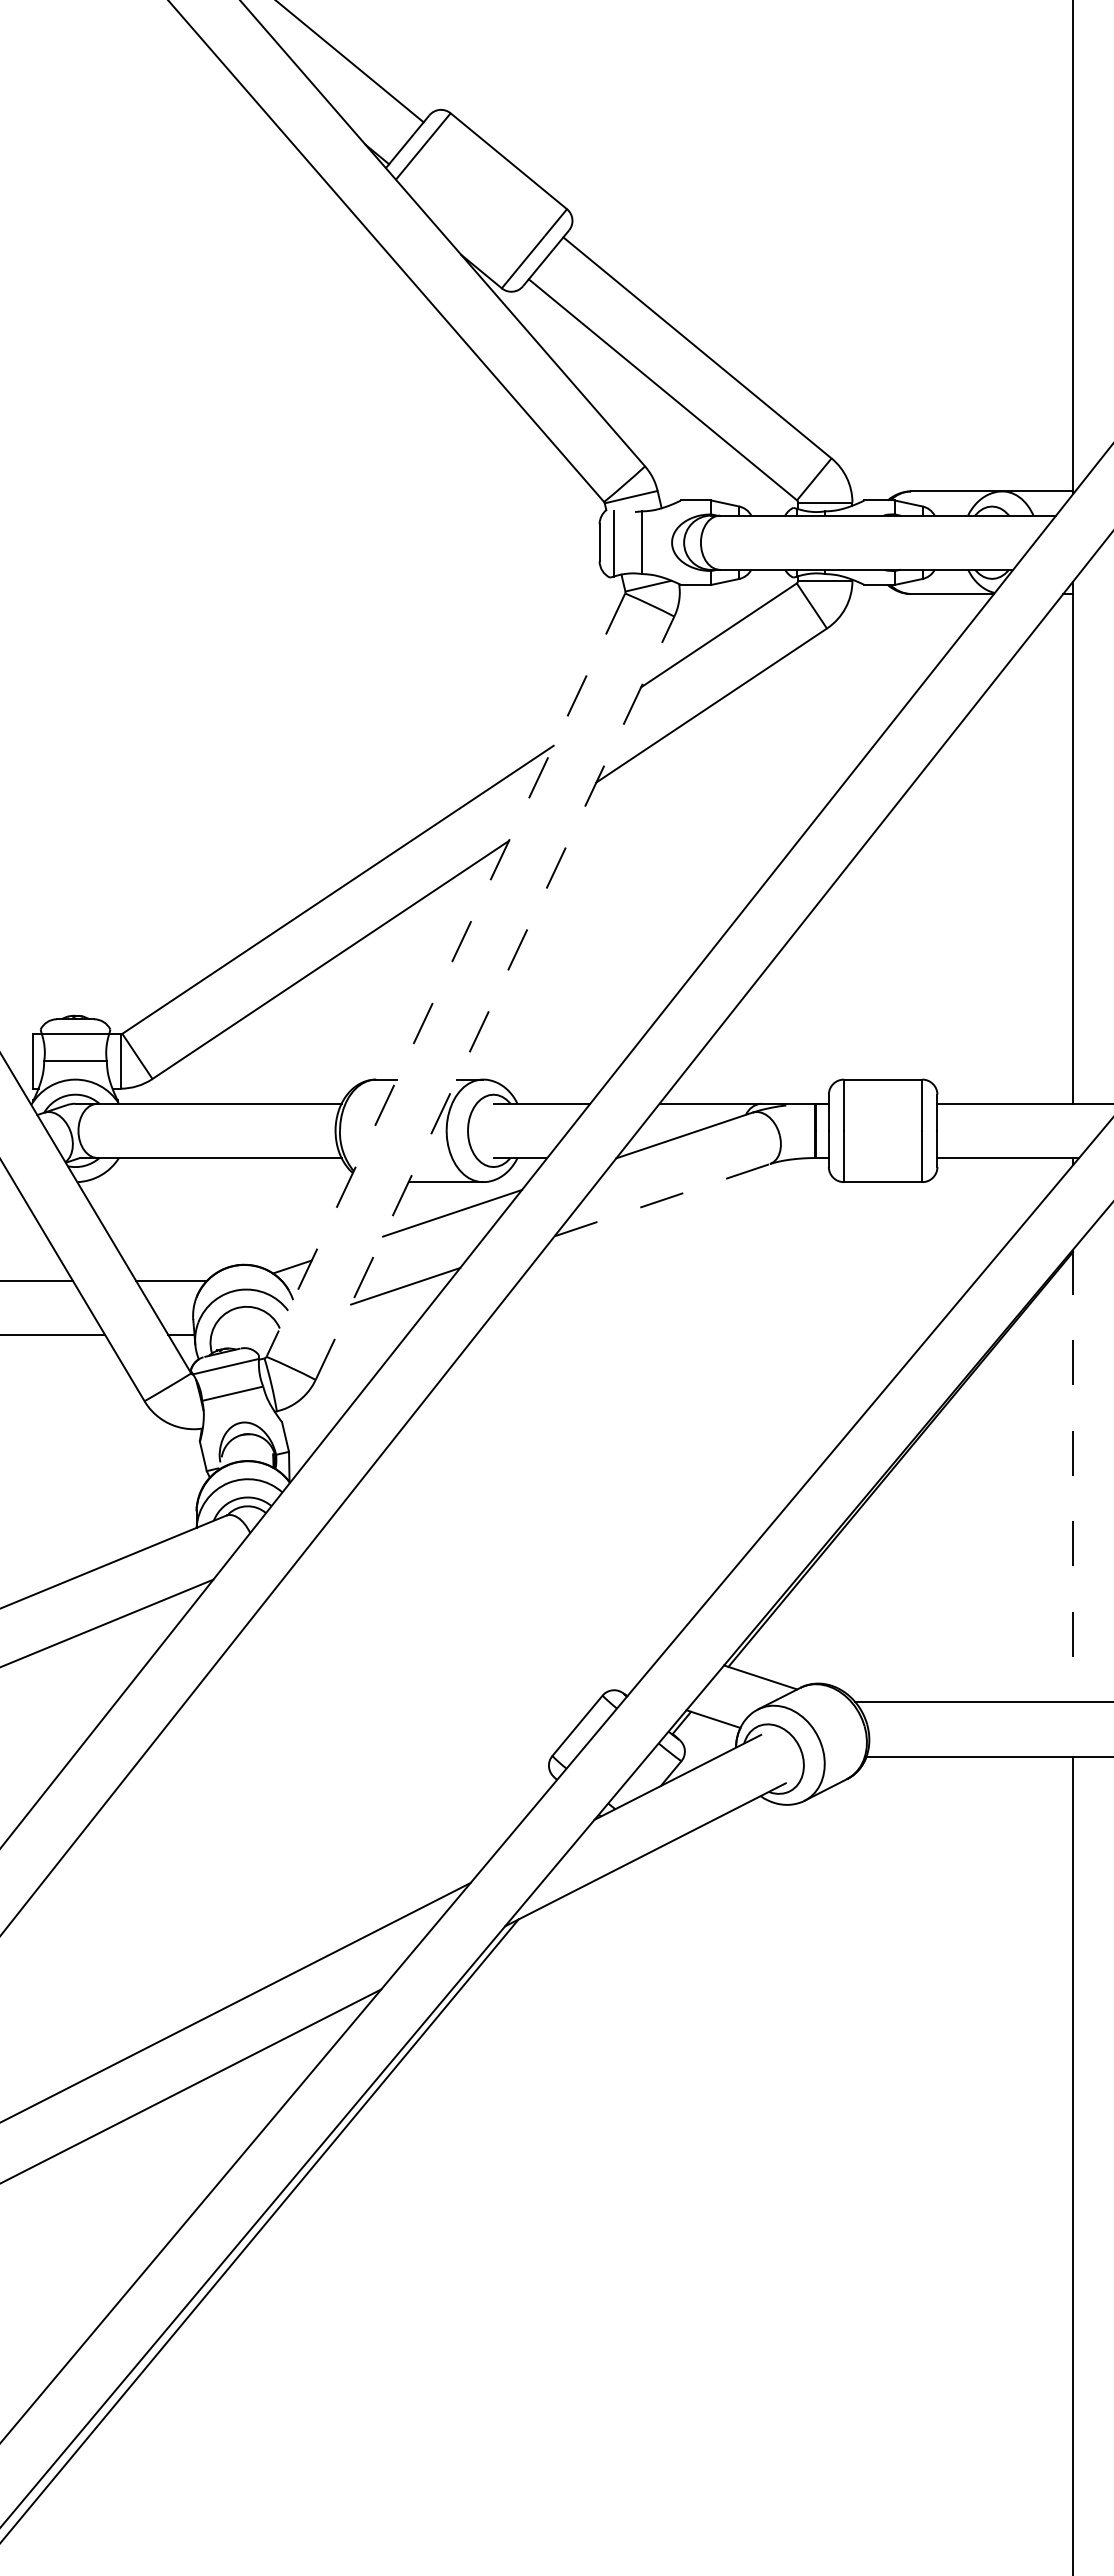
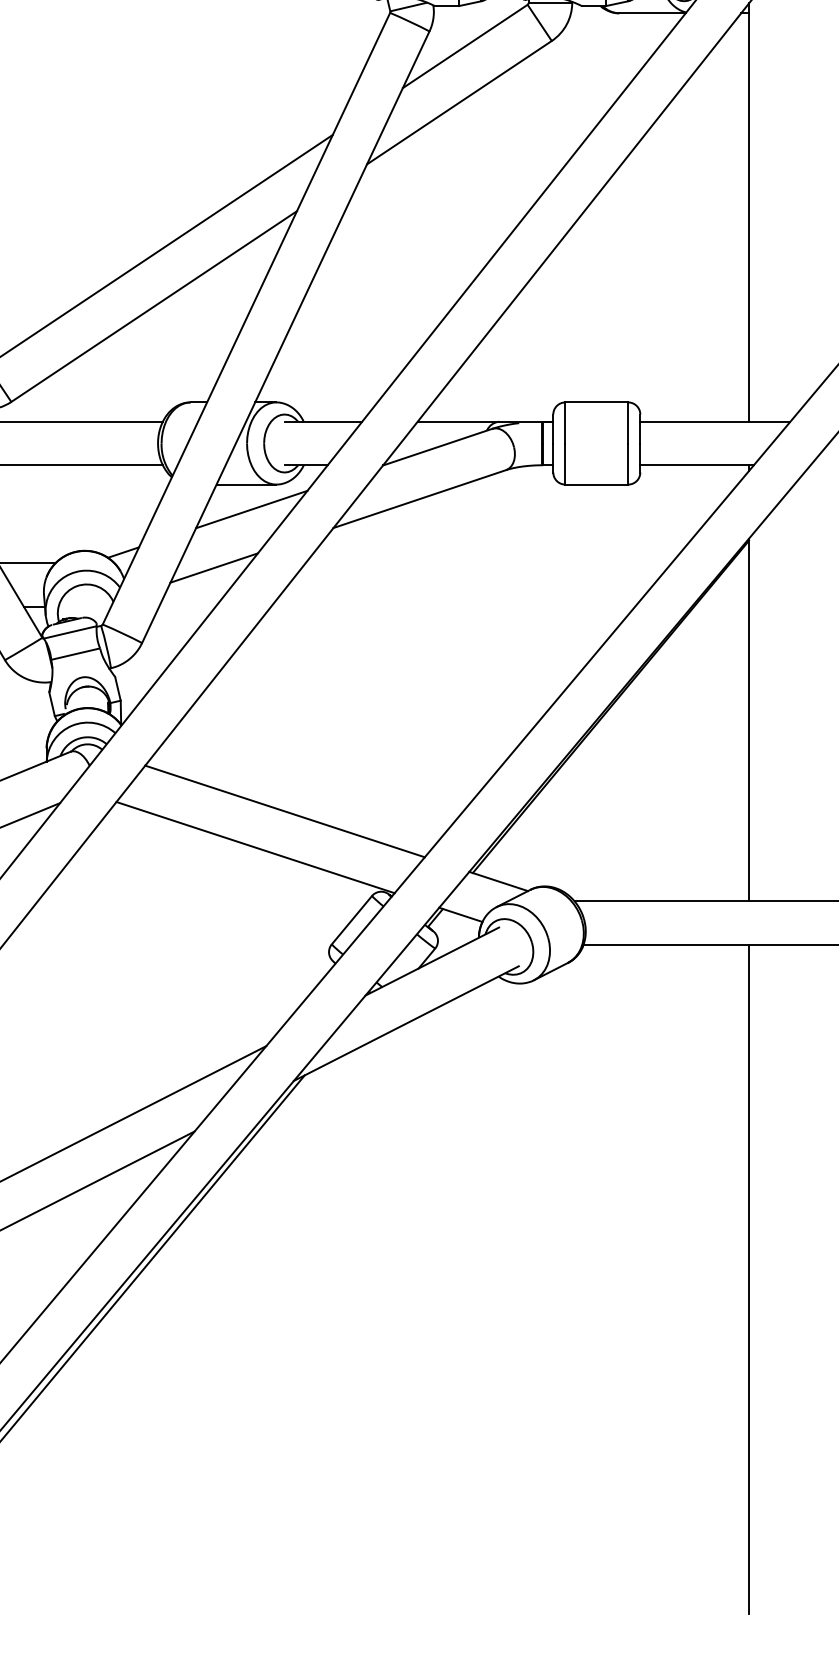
line: (445, 975) -> (246, 319), dashed -> solid
line: (495, 998) -> (286, 337), dashed -> solid
line: (662, 1200) -> (420, 499), dashed -> solid
line: (1073, 1476) -> (749, 720), dashed -> solid
line: (493, 1589) -> (284, 811), added
line: (456, 1635) -> (254, 847), added

